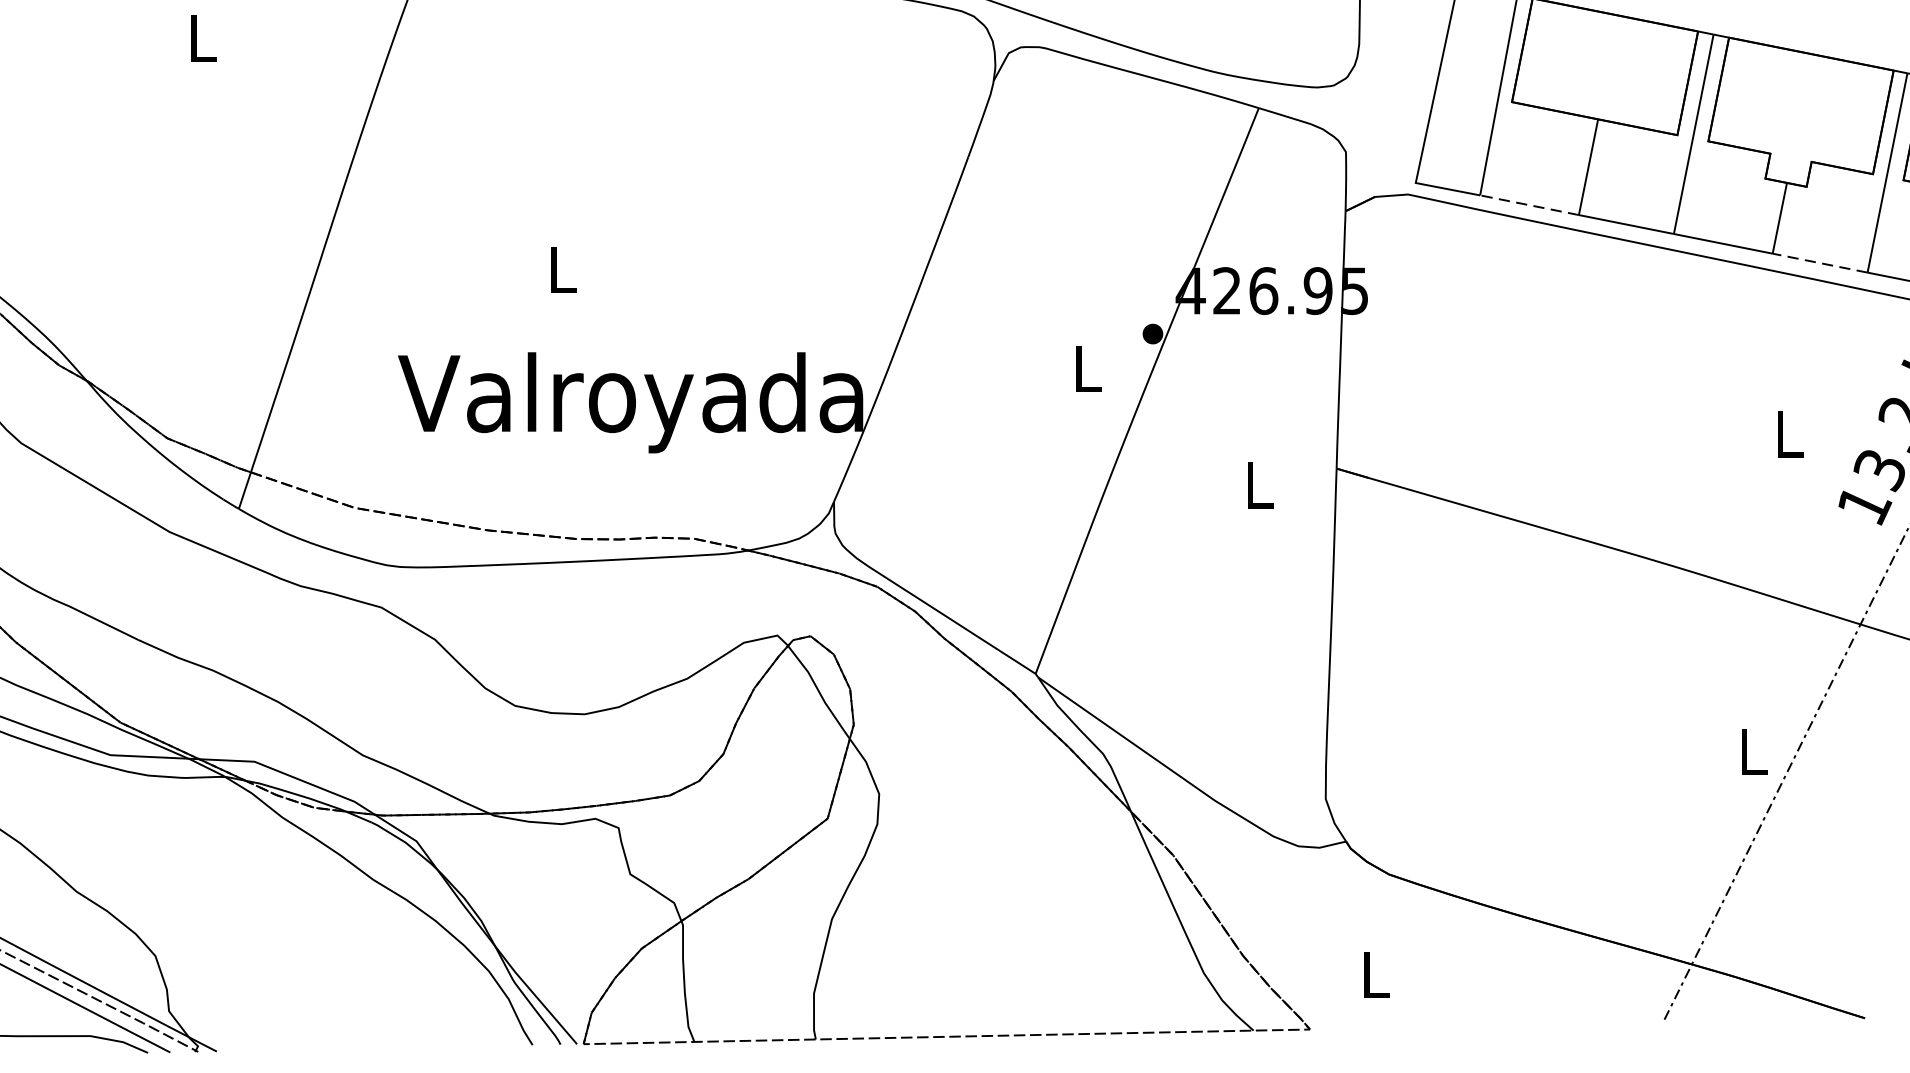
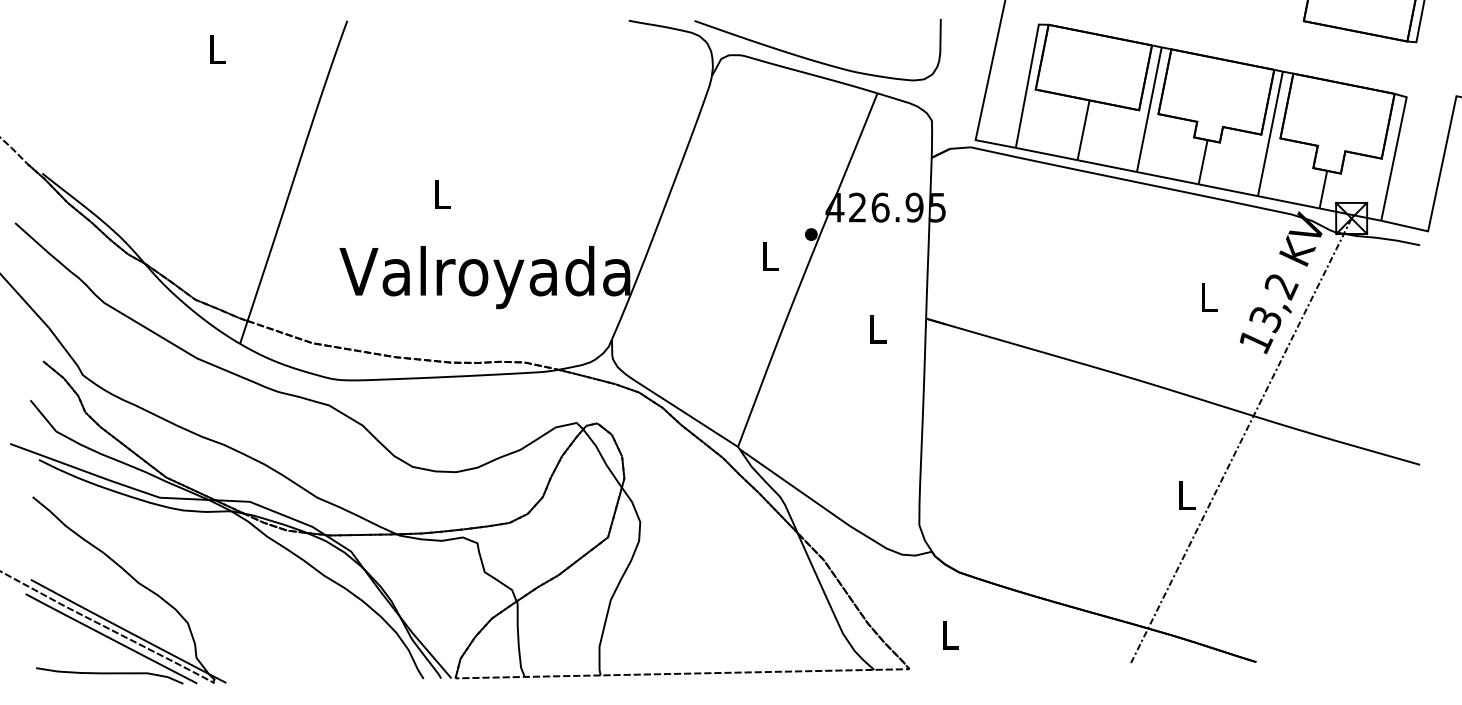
line: (1529, 204) -> (1046, 153), dashed -> solid
line: (1818, 263) -> (1227, 190), dashed -> solid

